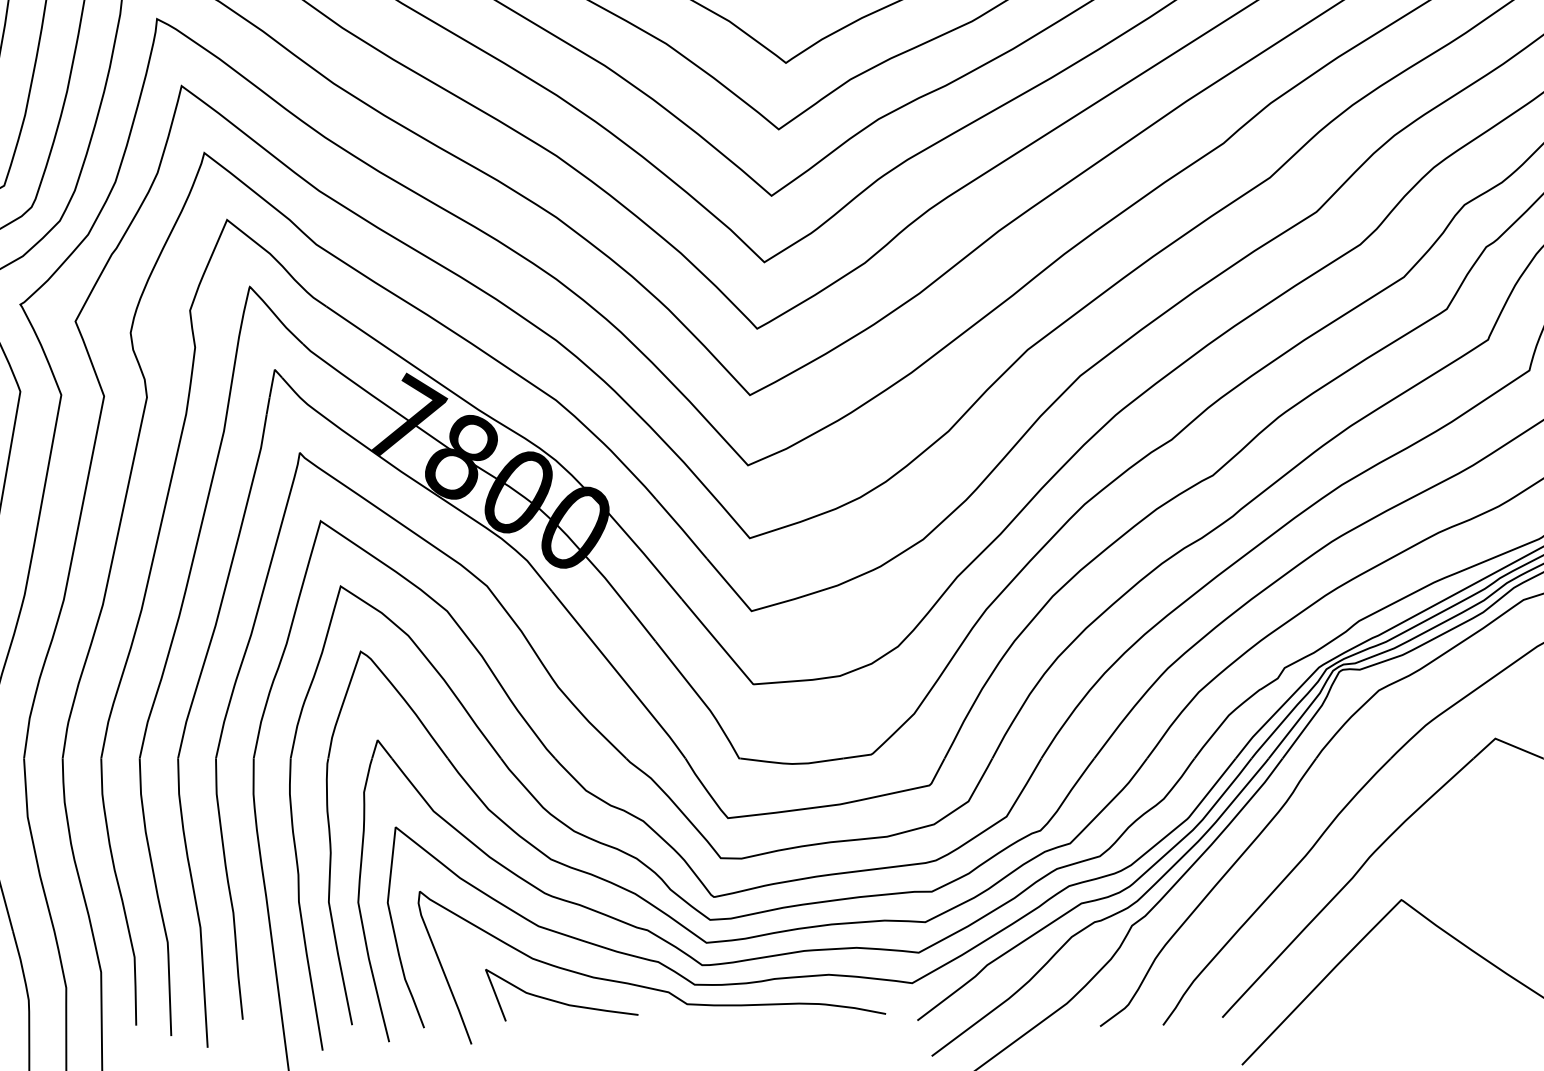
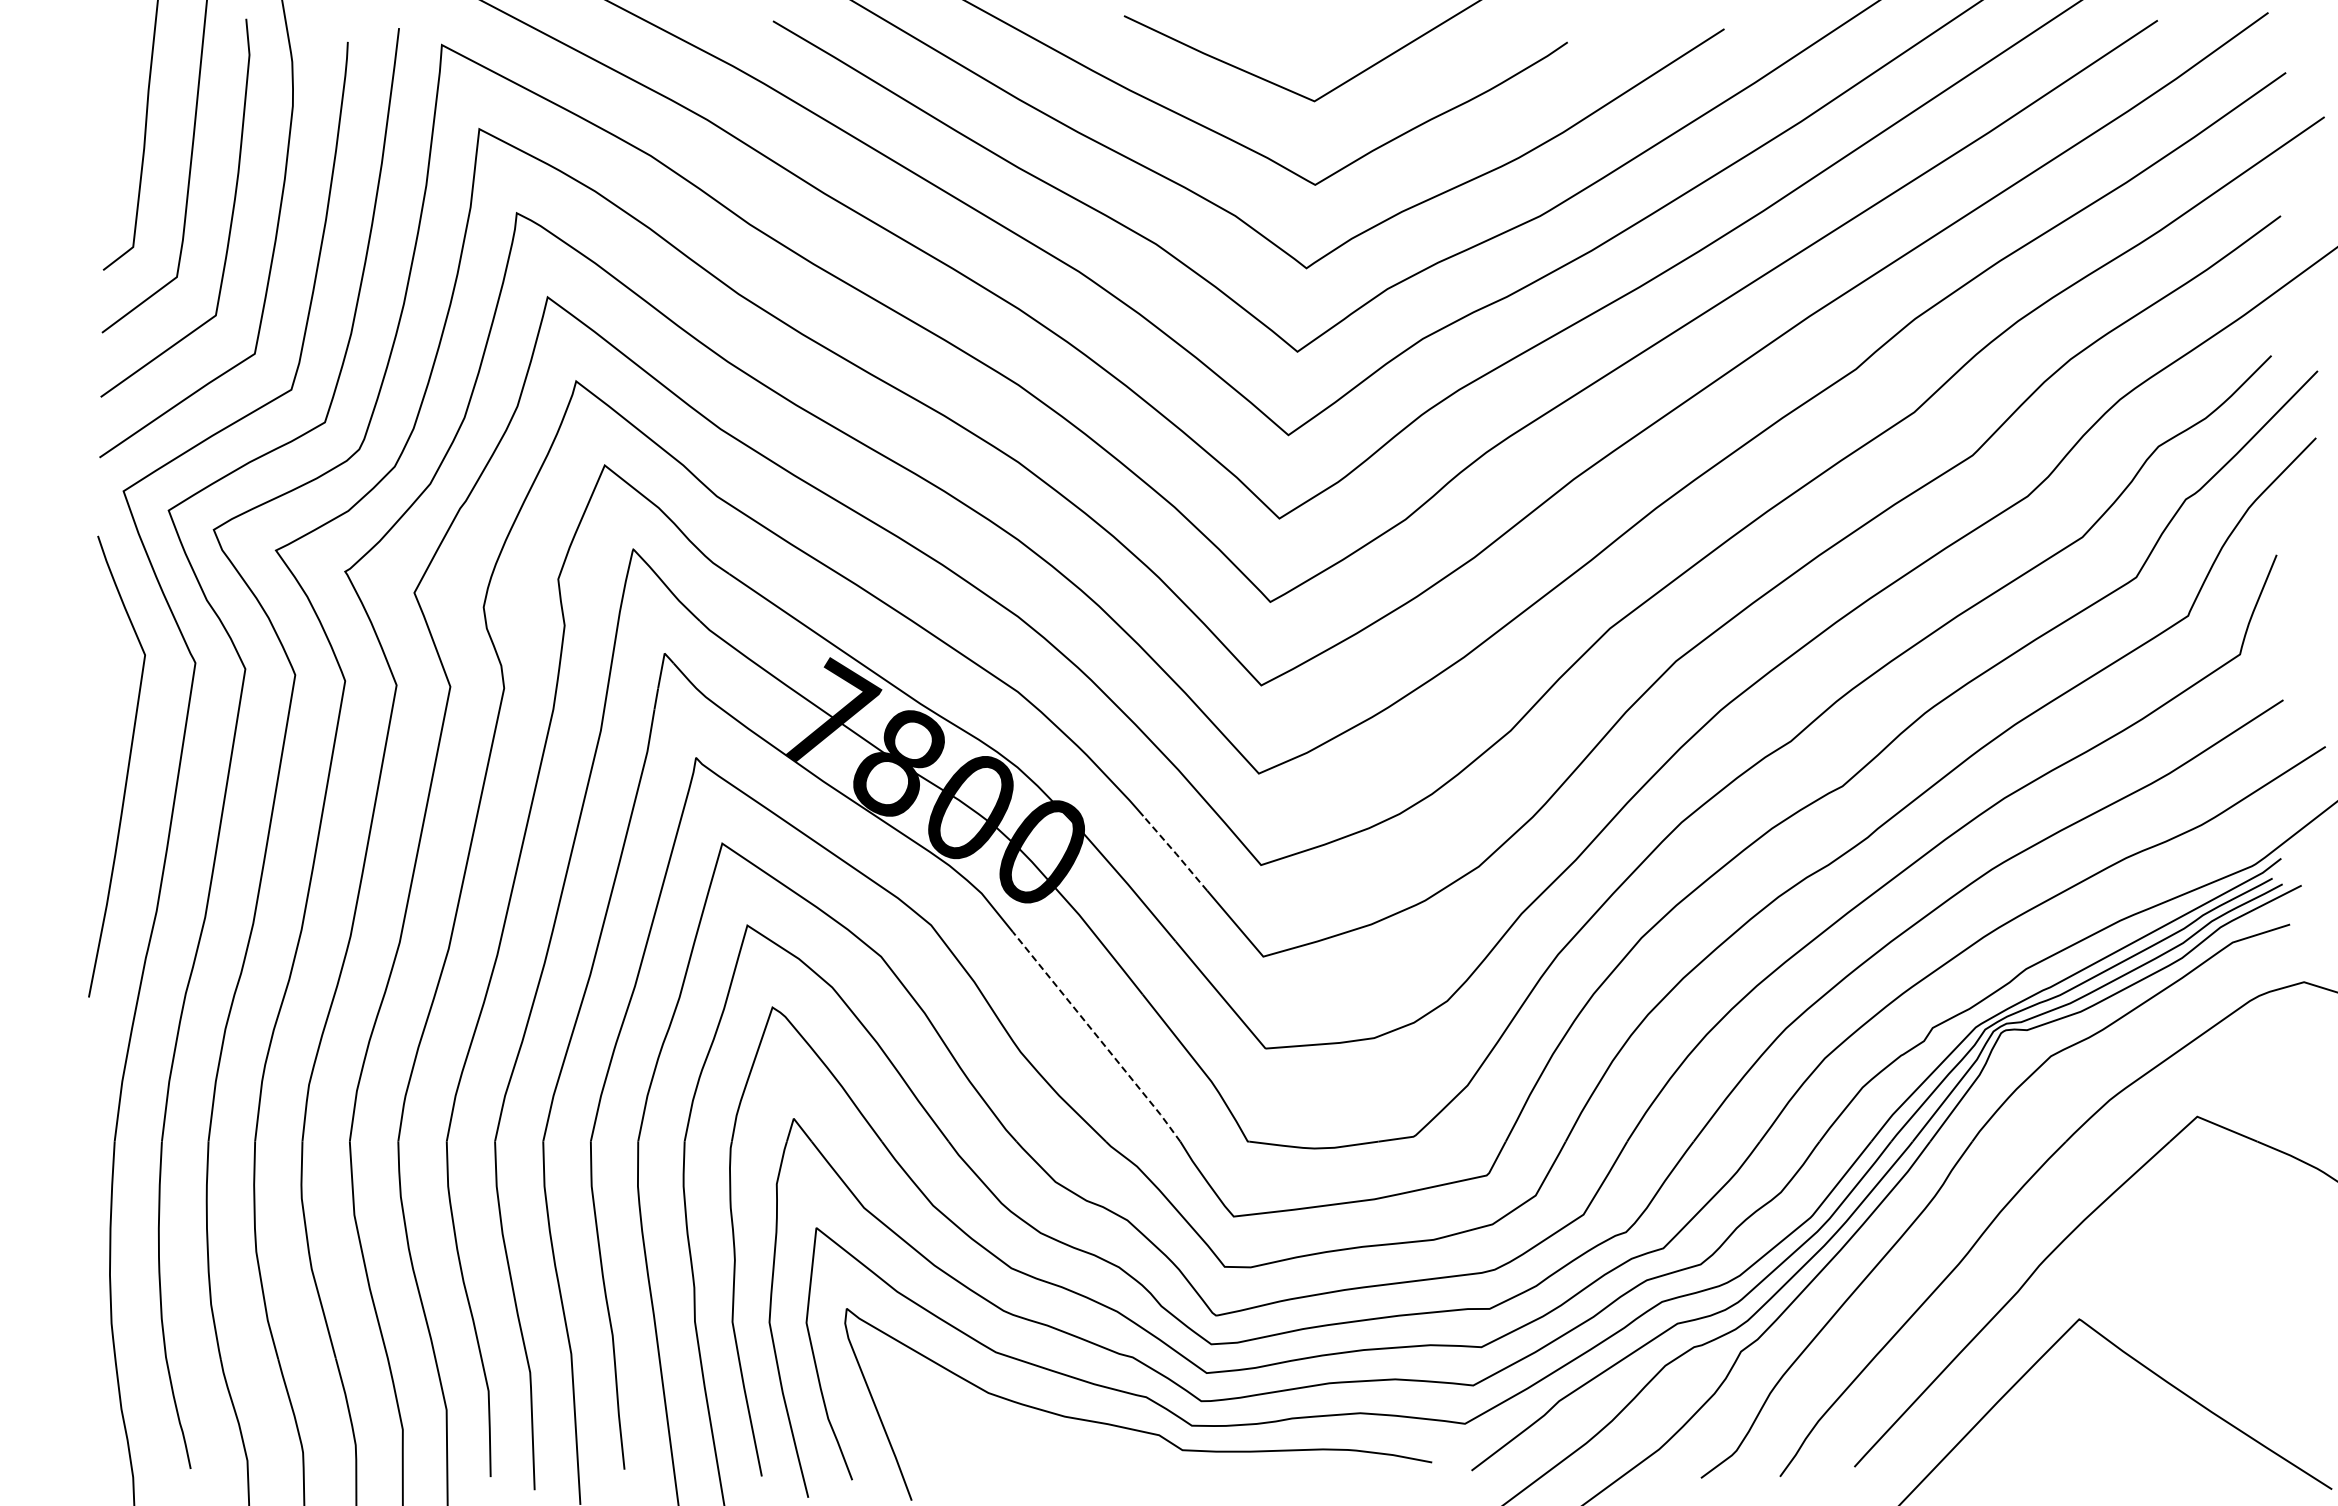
line: (682, 529) -> (1176, 854), solid -> dashed
line: (620, 675) -> (1098, 1037), solid -> dashed
curve: (558, 1001) -> (1021, 1446), removed

